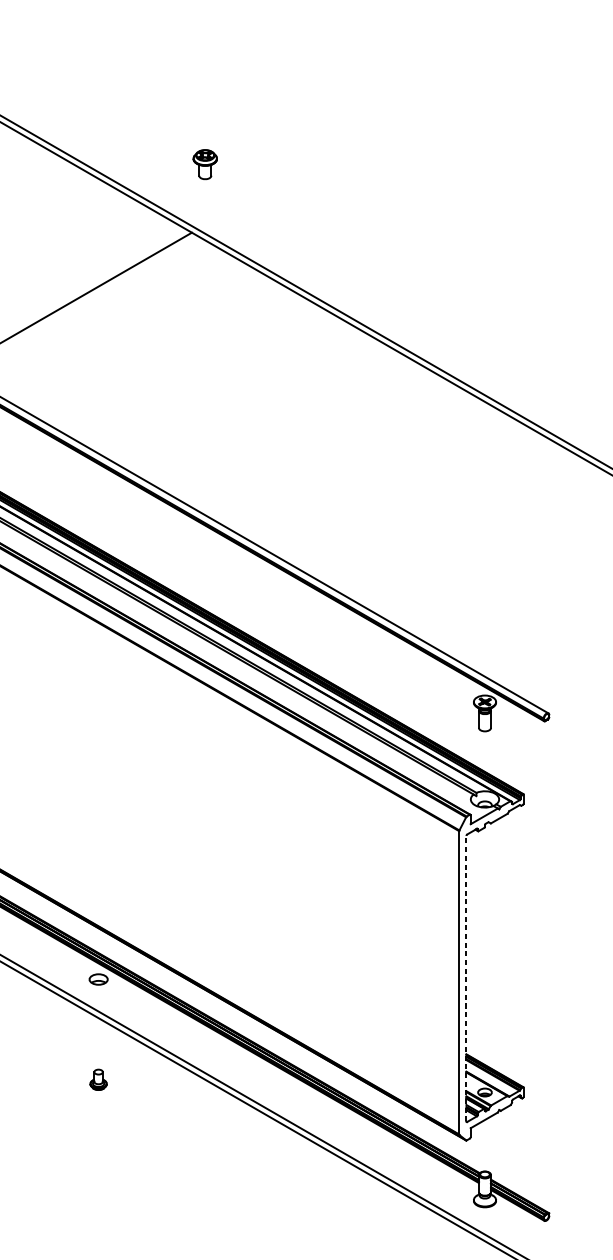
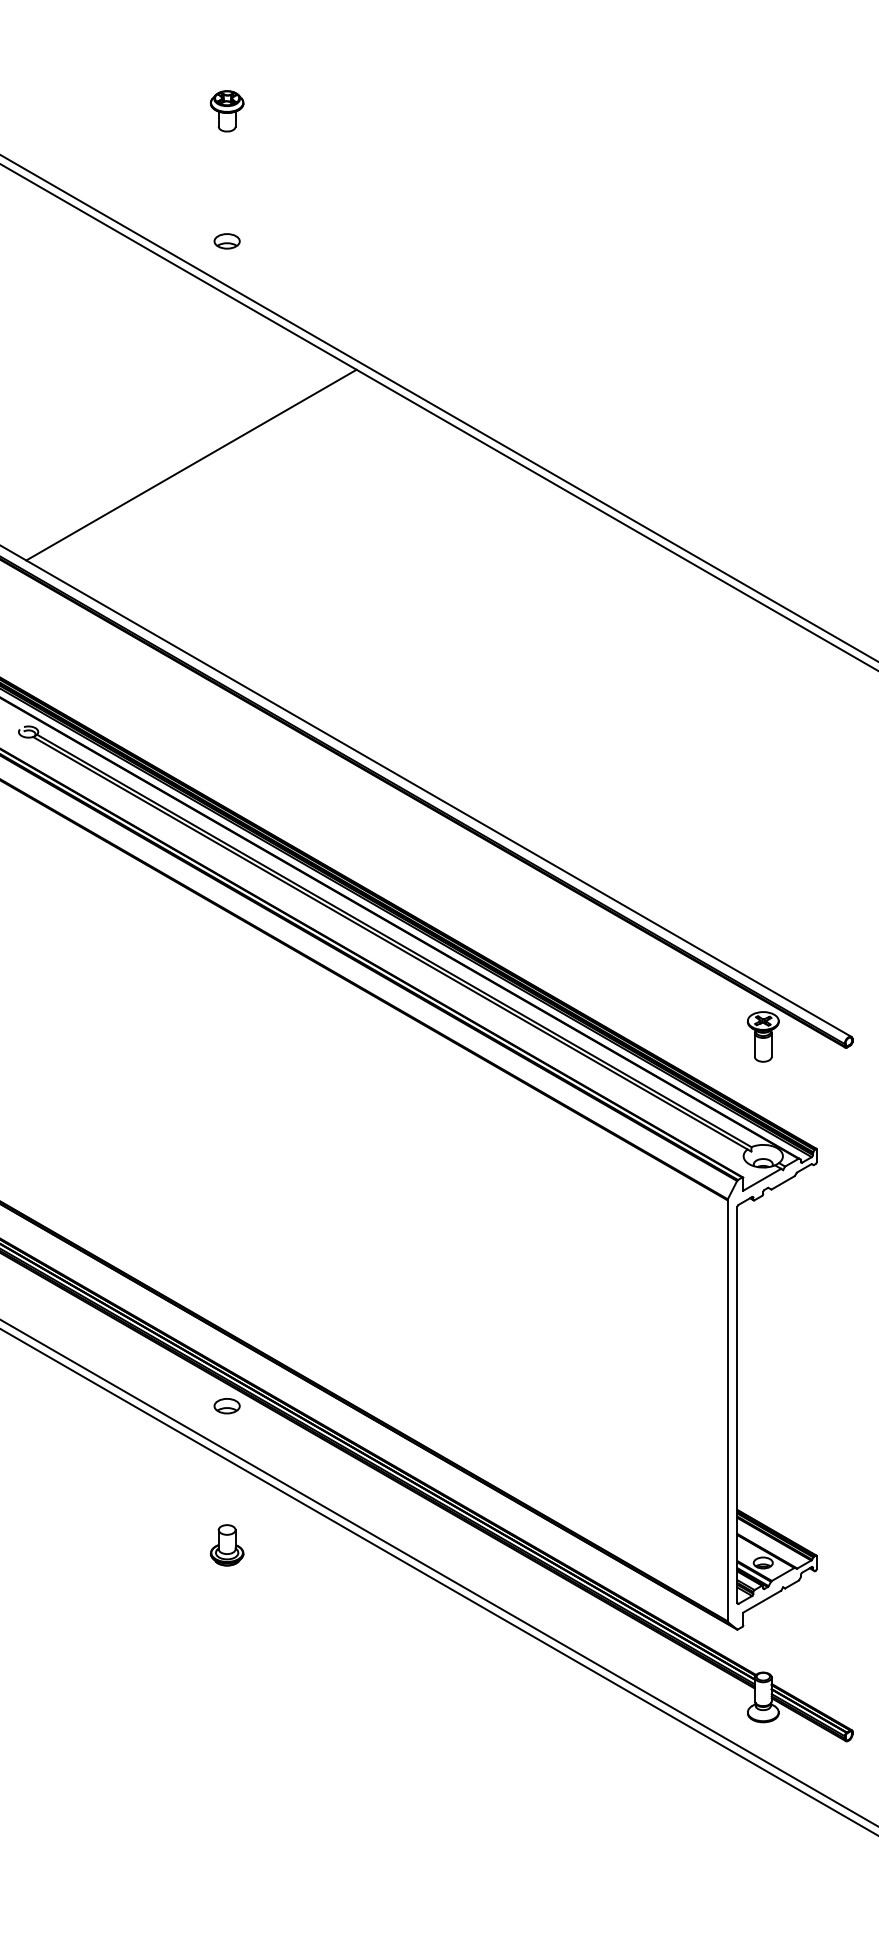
part: (98, 140) -> (226, 241), added
part: (204, 164) -> (226, 111), moved
line: (466, 978) -> (737, 1404), dashed -> solid
part: (98, 1079) -> (226, 1545), size x1.43

